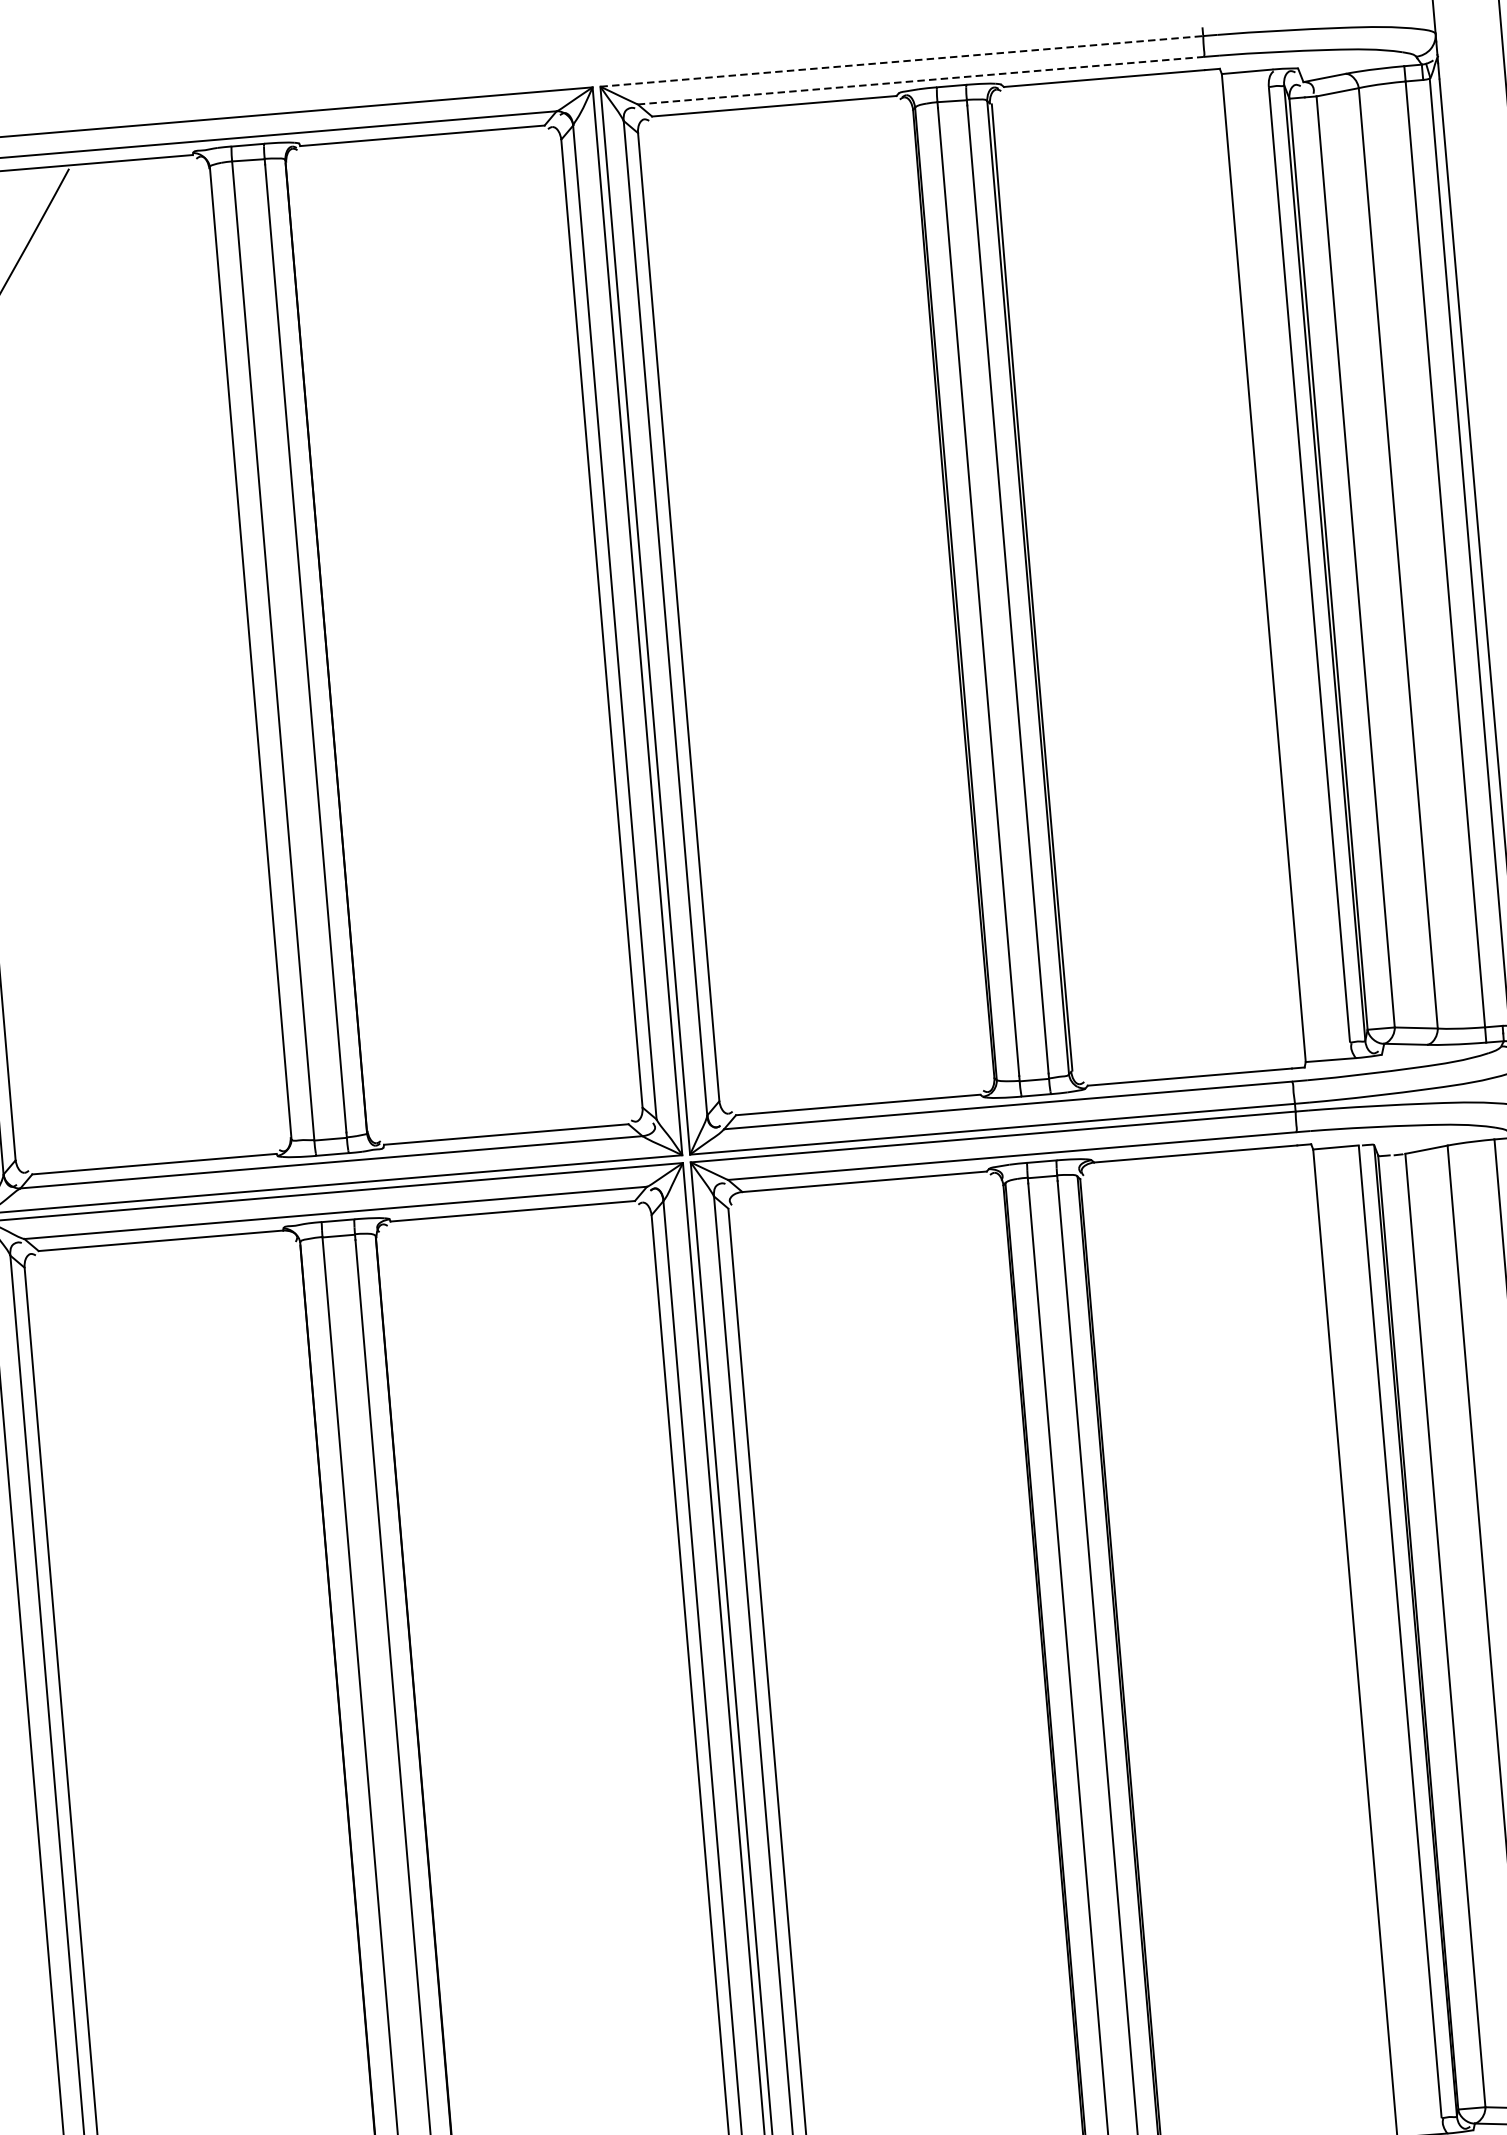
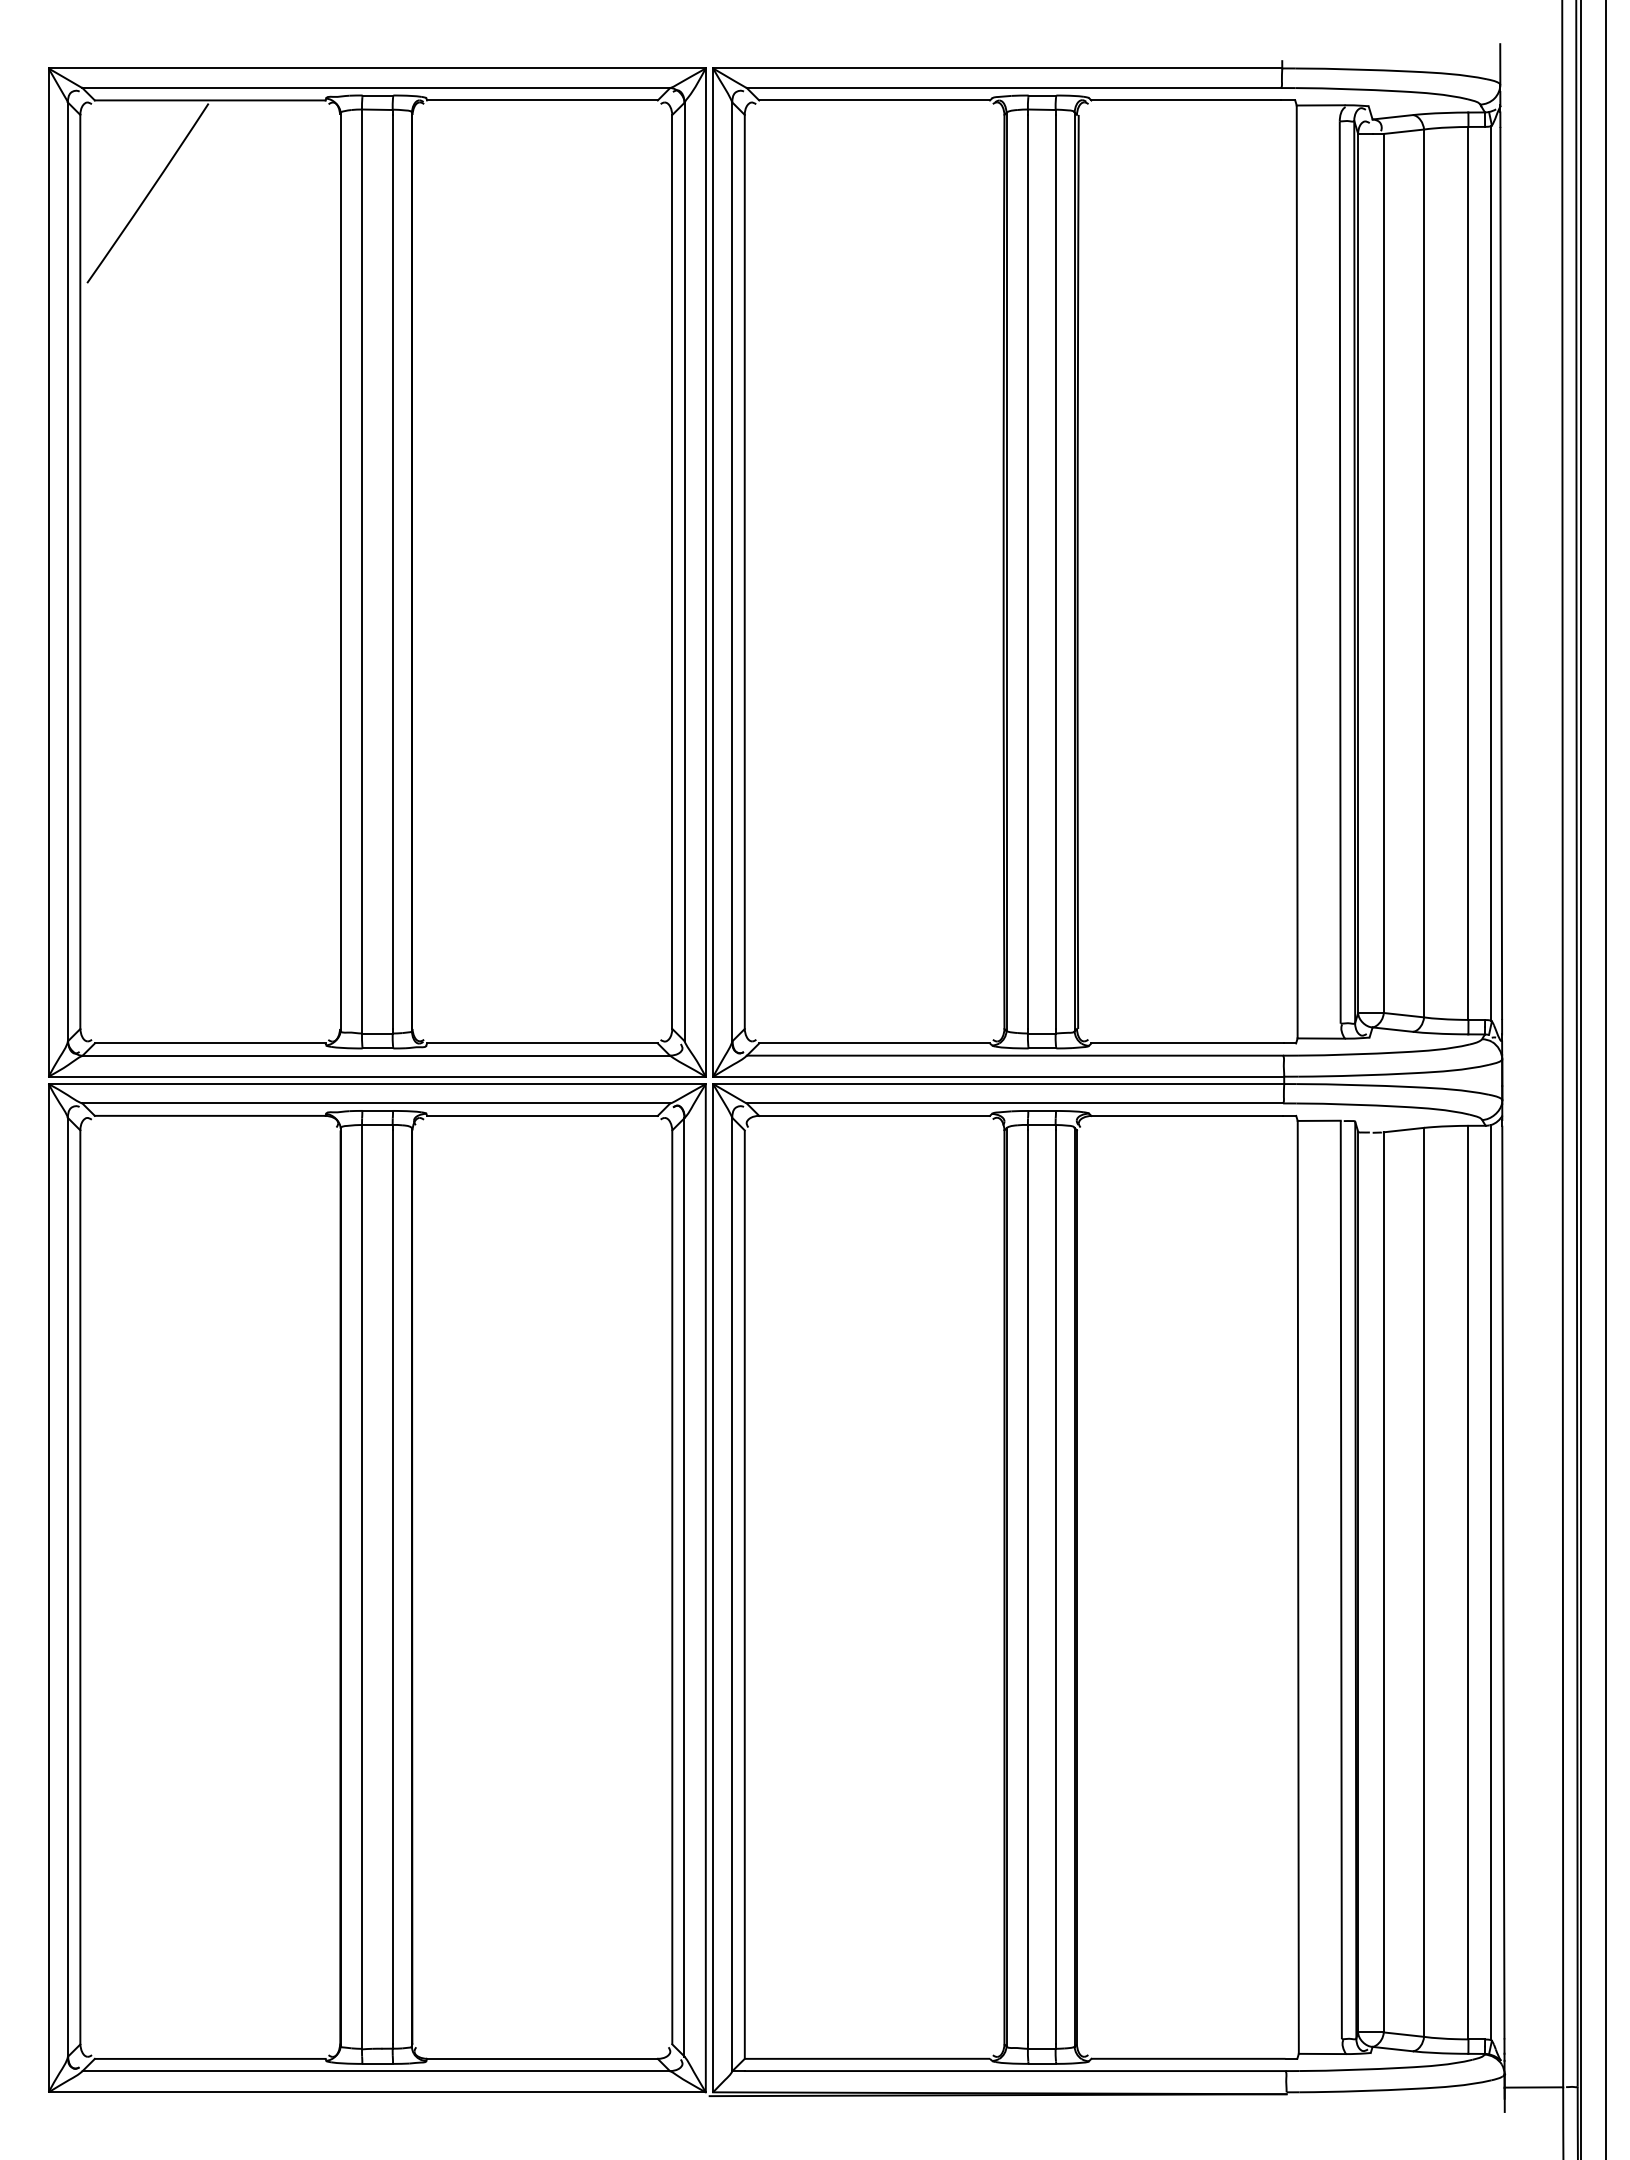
line: (901, 61) -> (997, 68), dashed -> solid
line: (921, 81) -> (1014, 88), dashed -> solid

